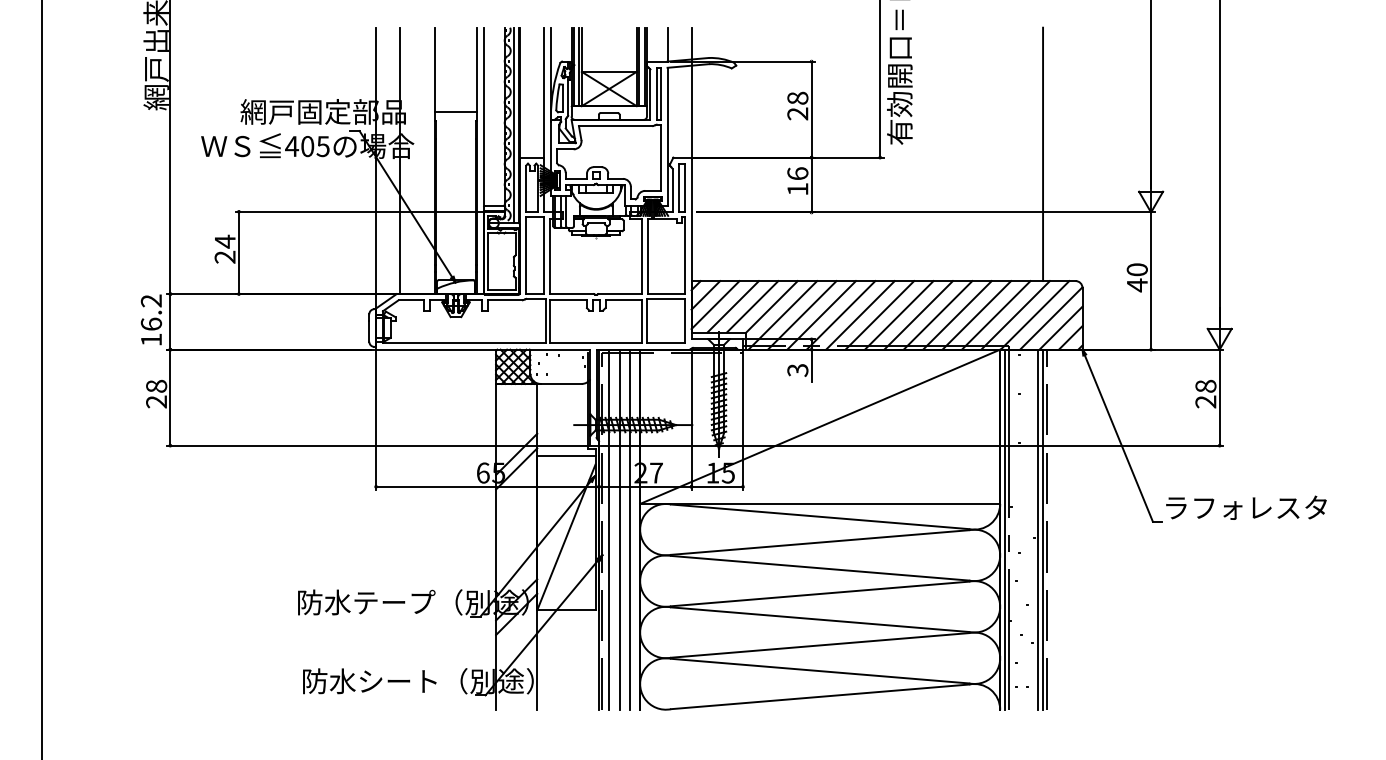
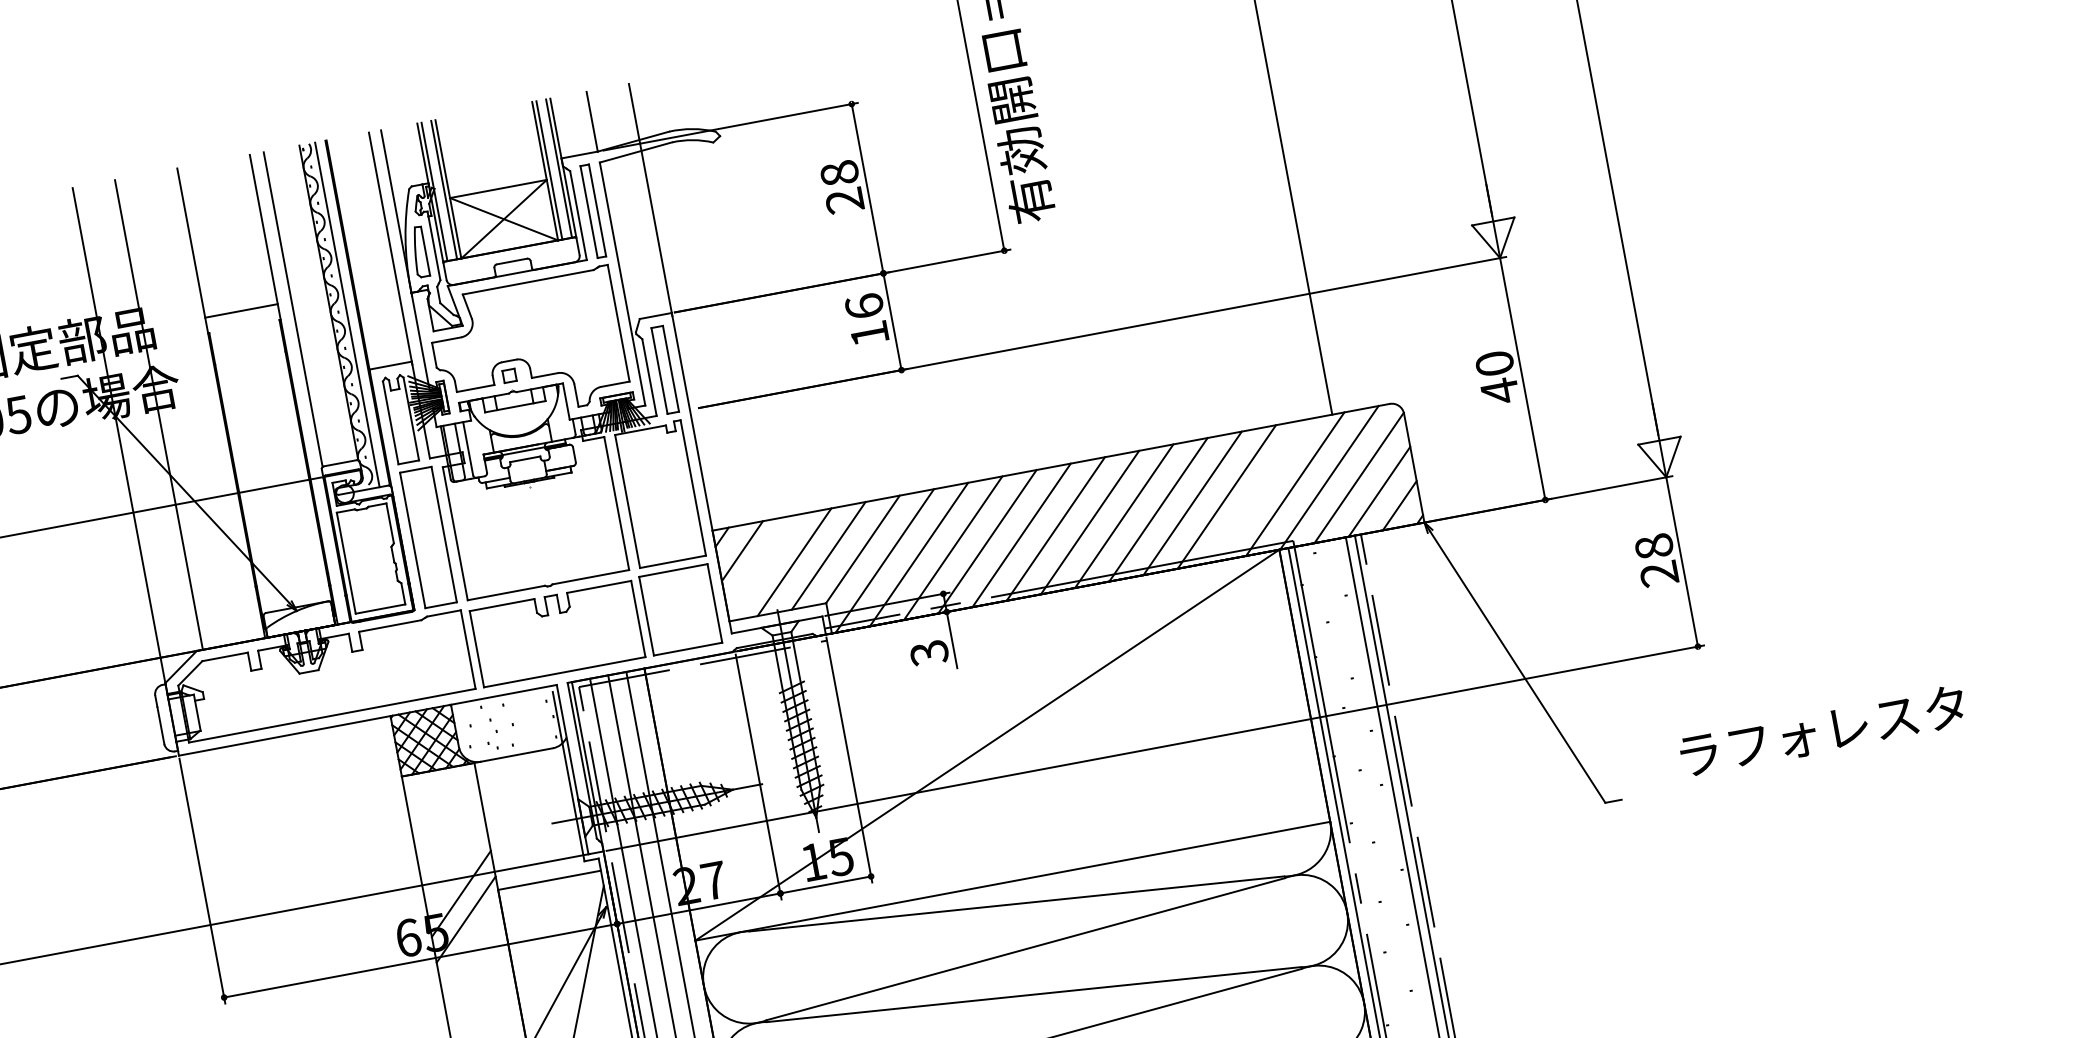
line: (715, 305) -> (762, 565), removed
line: (995, 315) -> (1259, 491), removed
text: (1246, 507) -> (1822, 730), moved

